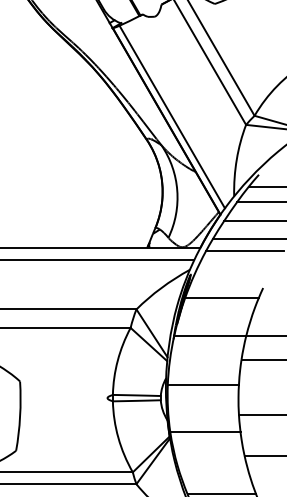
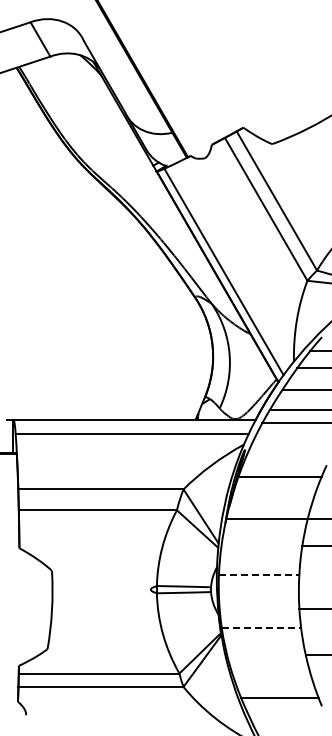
line: (203, 384) -> (259, 574), solid -> dashed
line: (205, 431) -> (261, 627), solid -> dashed

